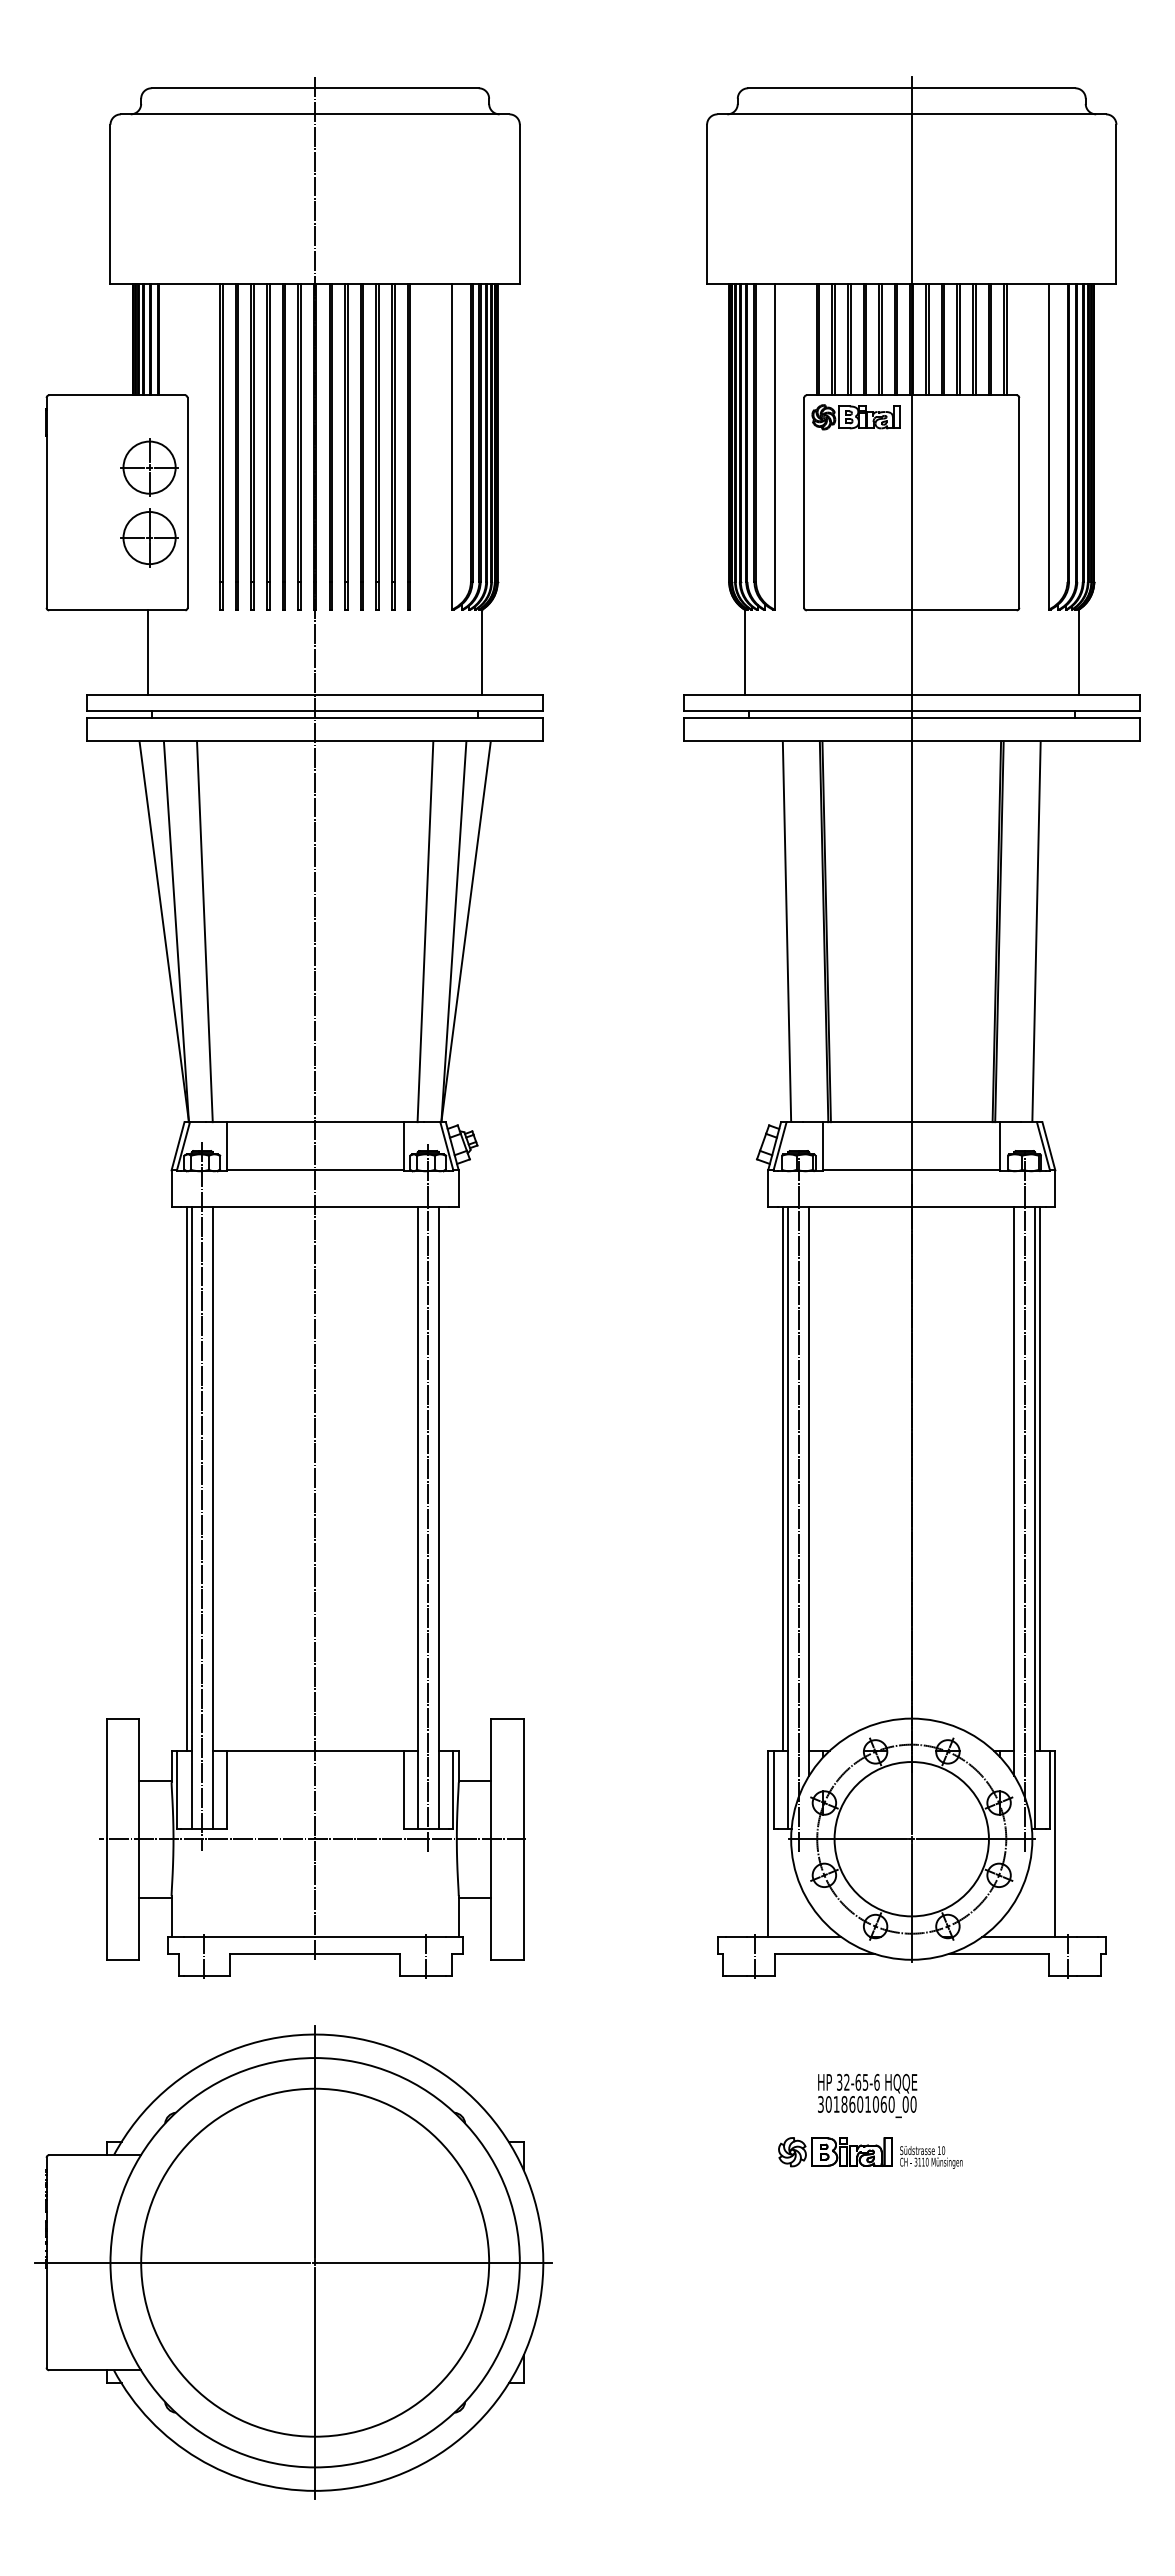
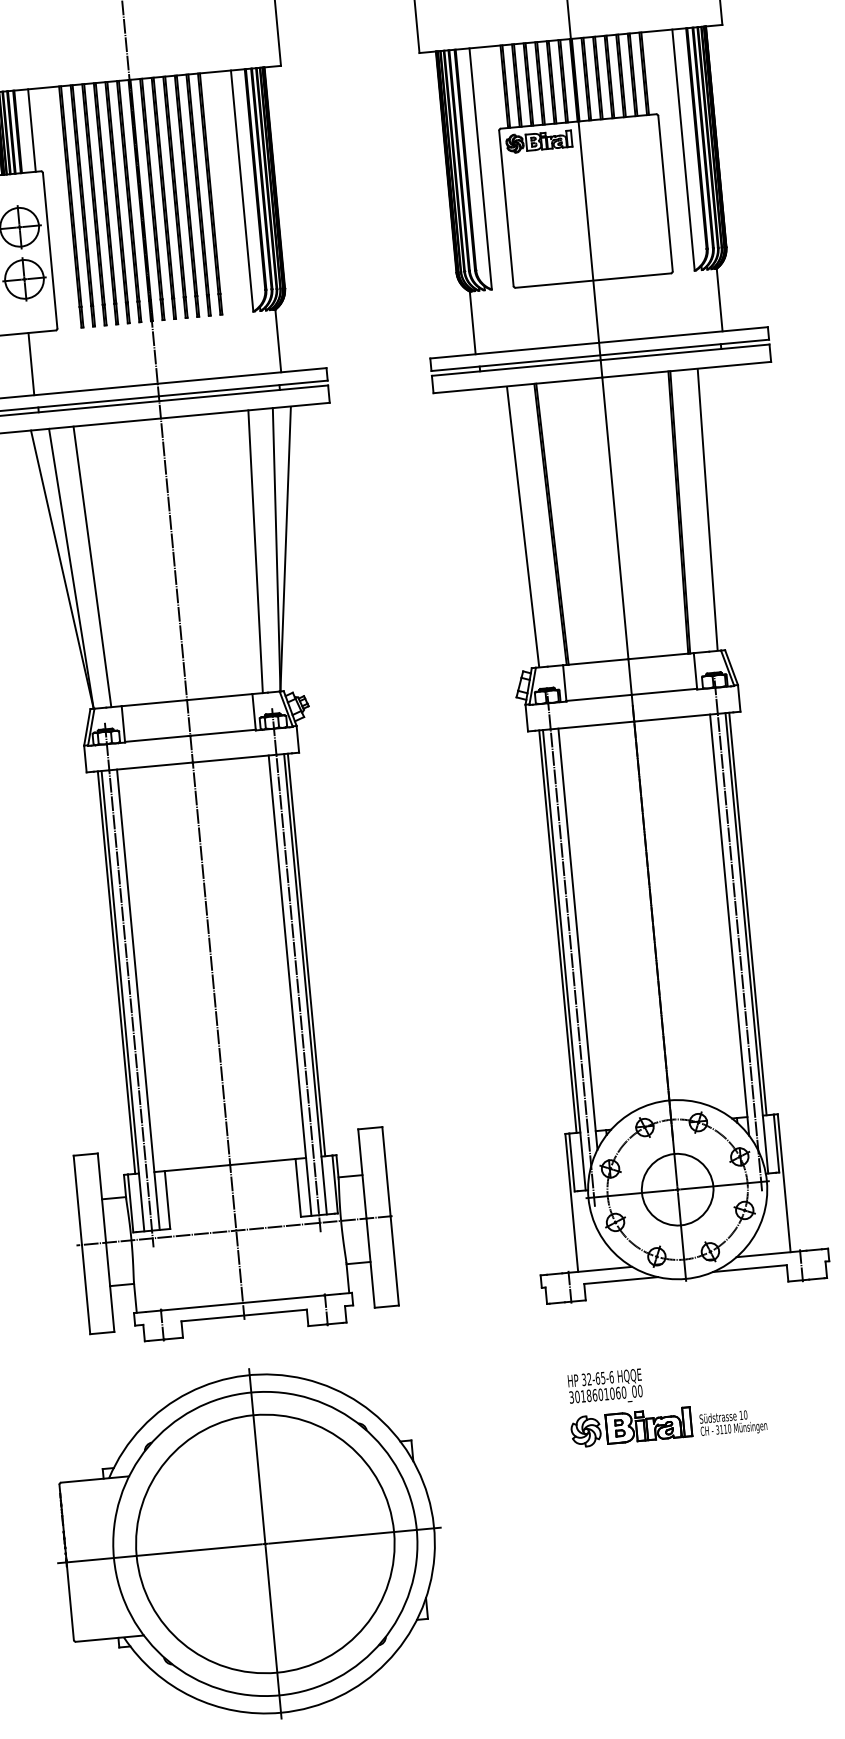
line: (178, 339) -> (32, 130), added
line: (443, 1478) -> (306, 954), added
circle: (911, 1838) -> (677, 1189), size x0.62
text: (867, 2095) -> (605, 1387), moved
part: (870, 2152) -> (668, 1424), size x1.43

